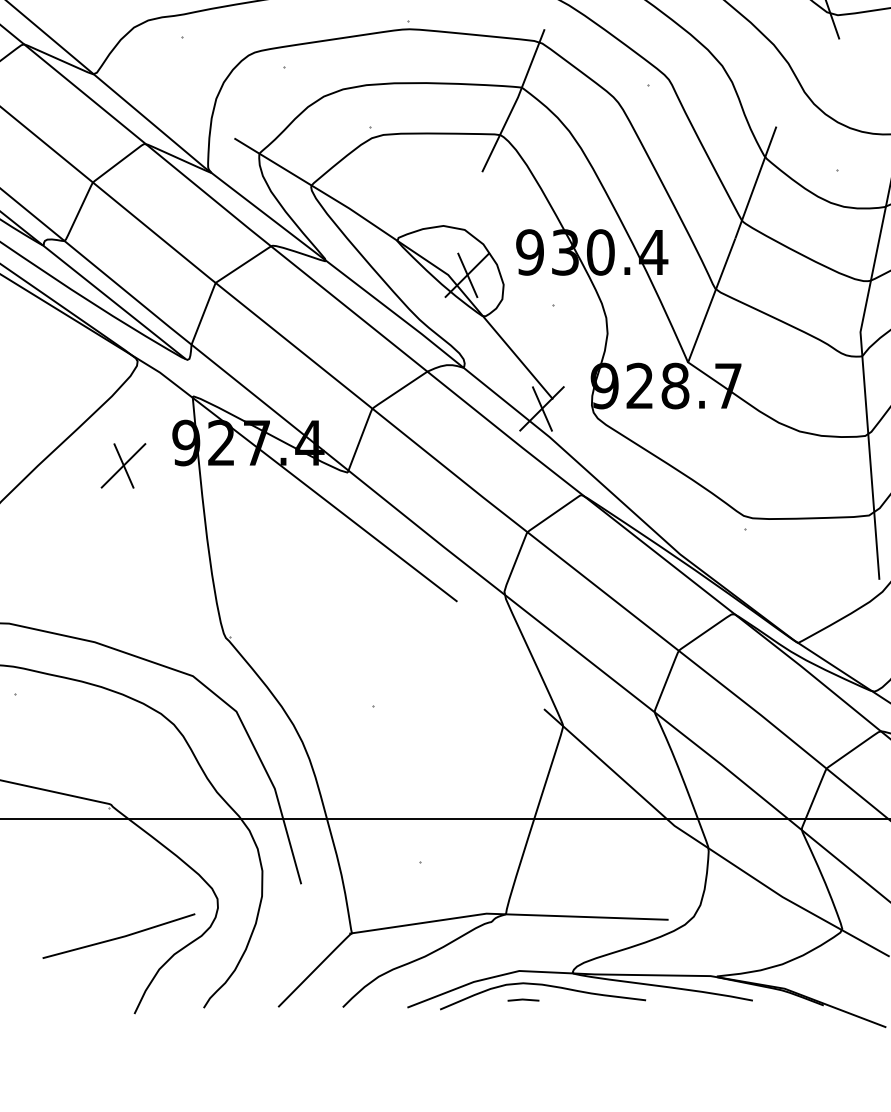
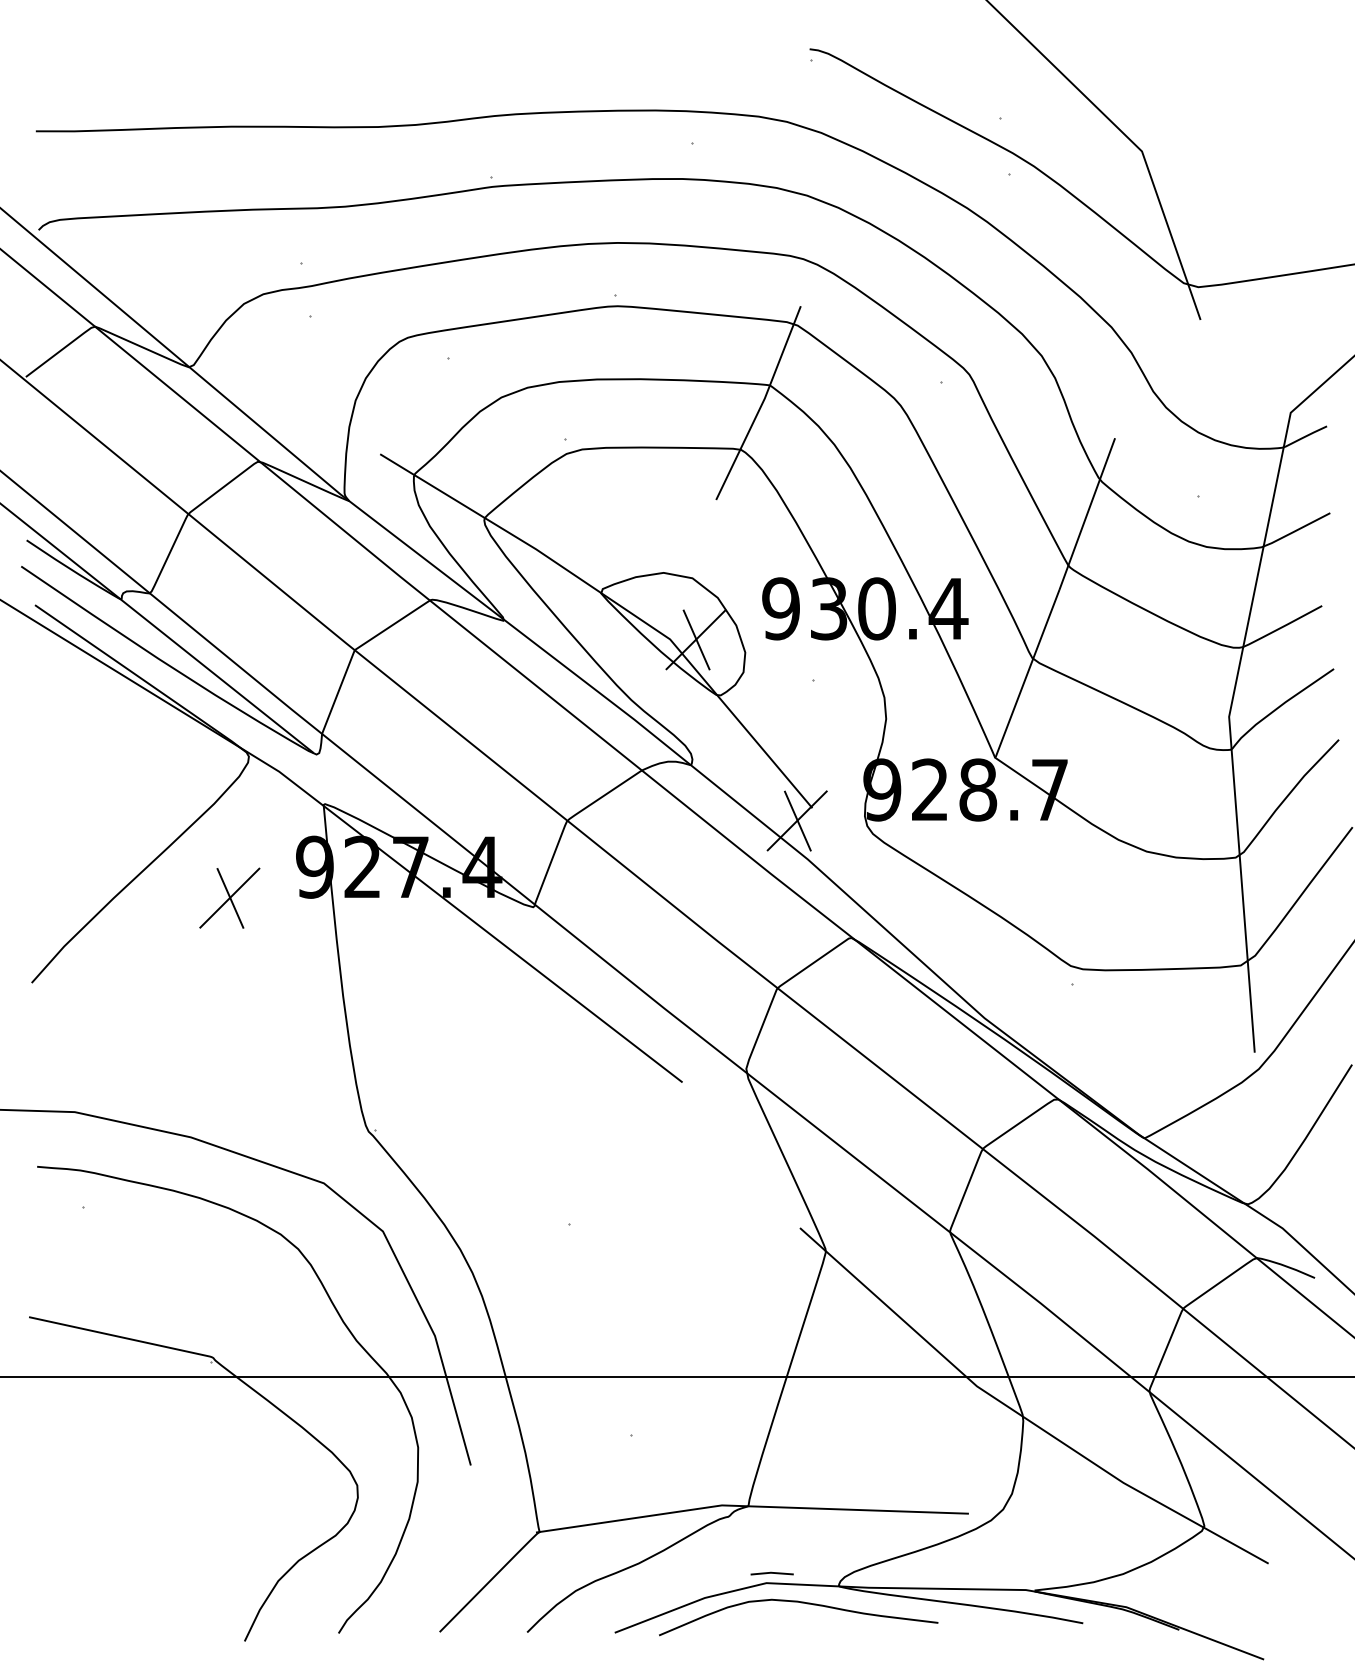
line: (118, 937) -> (223, 1537), removed
line: (523, 1000) -> (771, 1573), moved

